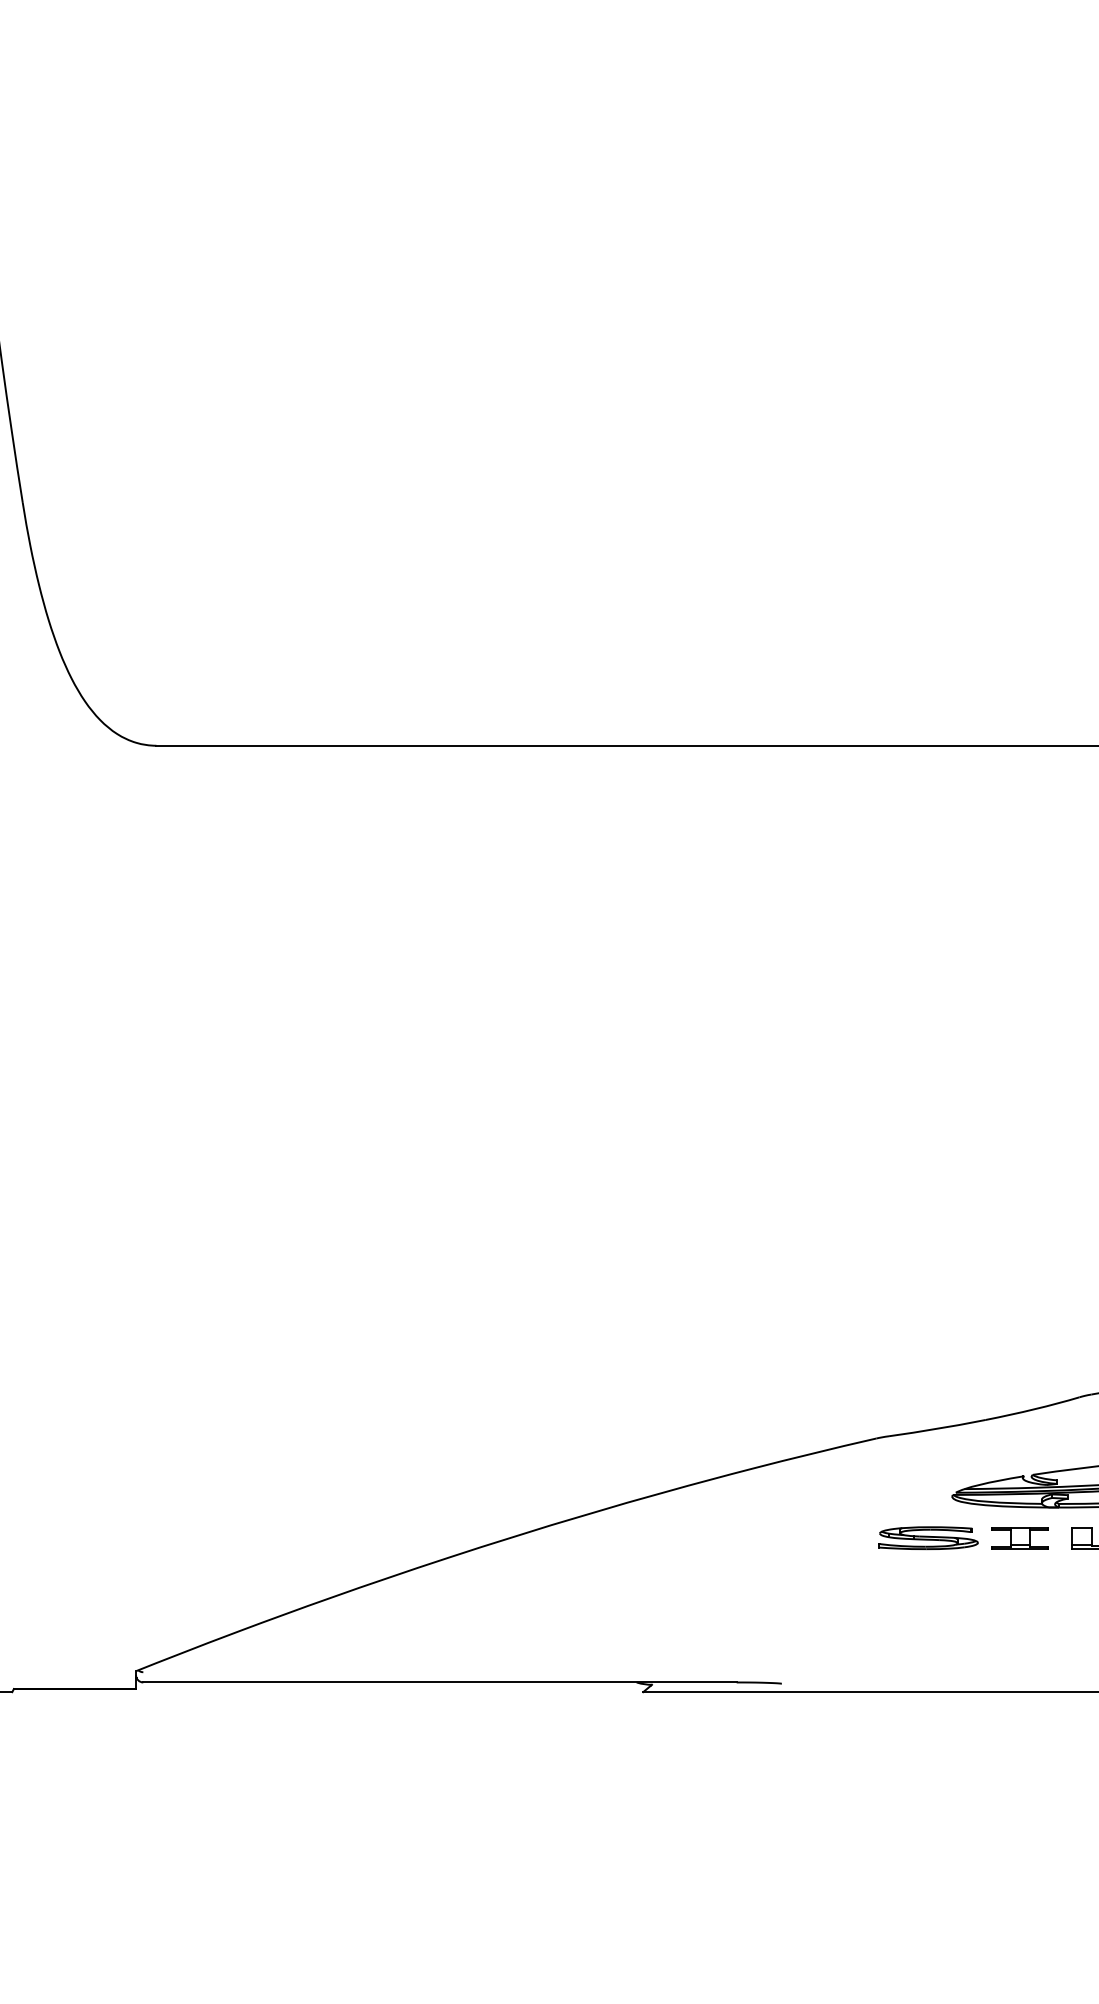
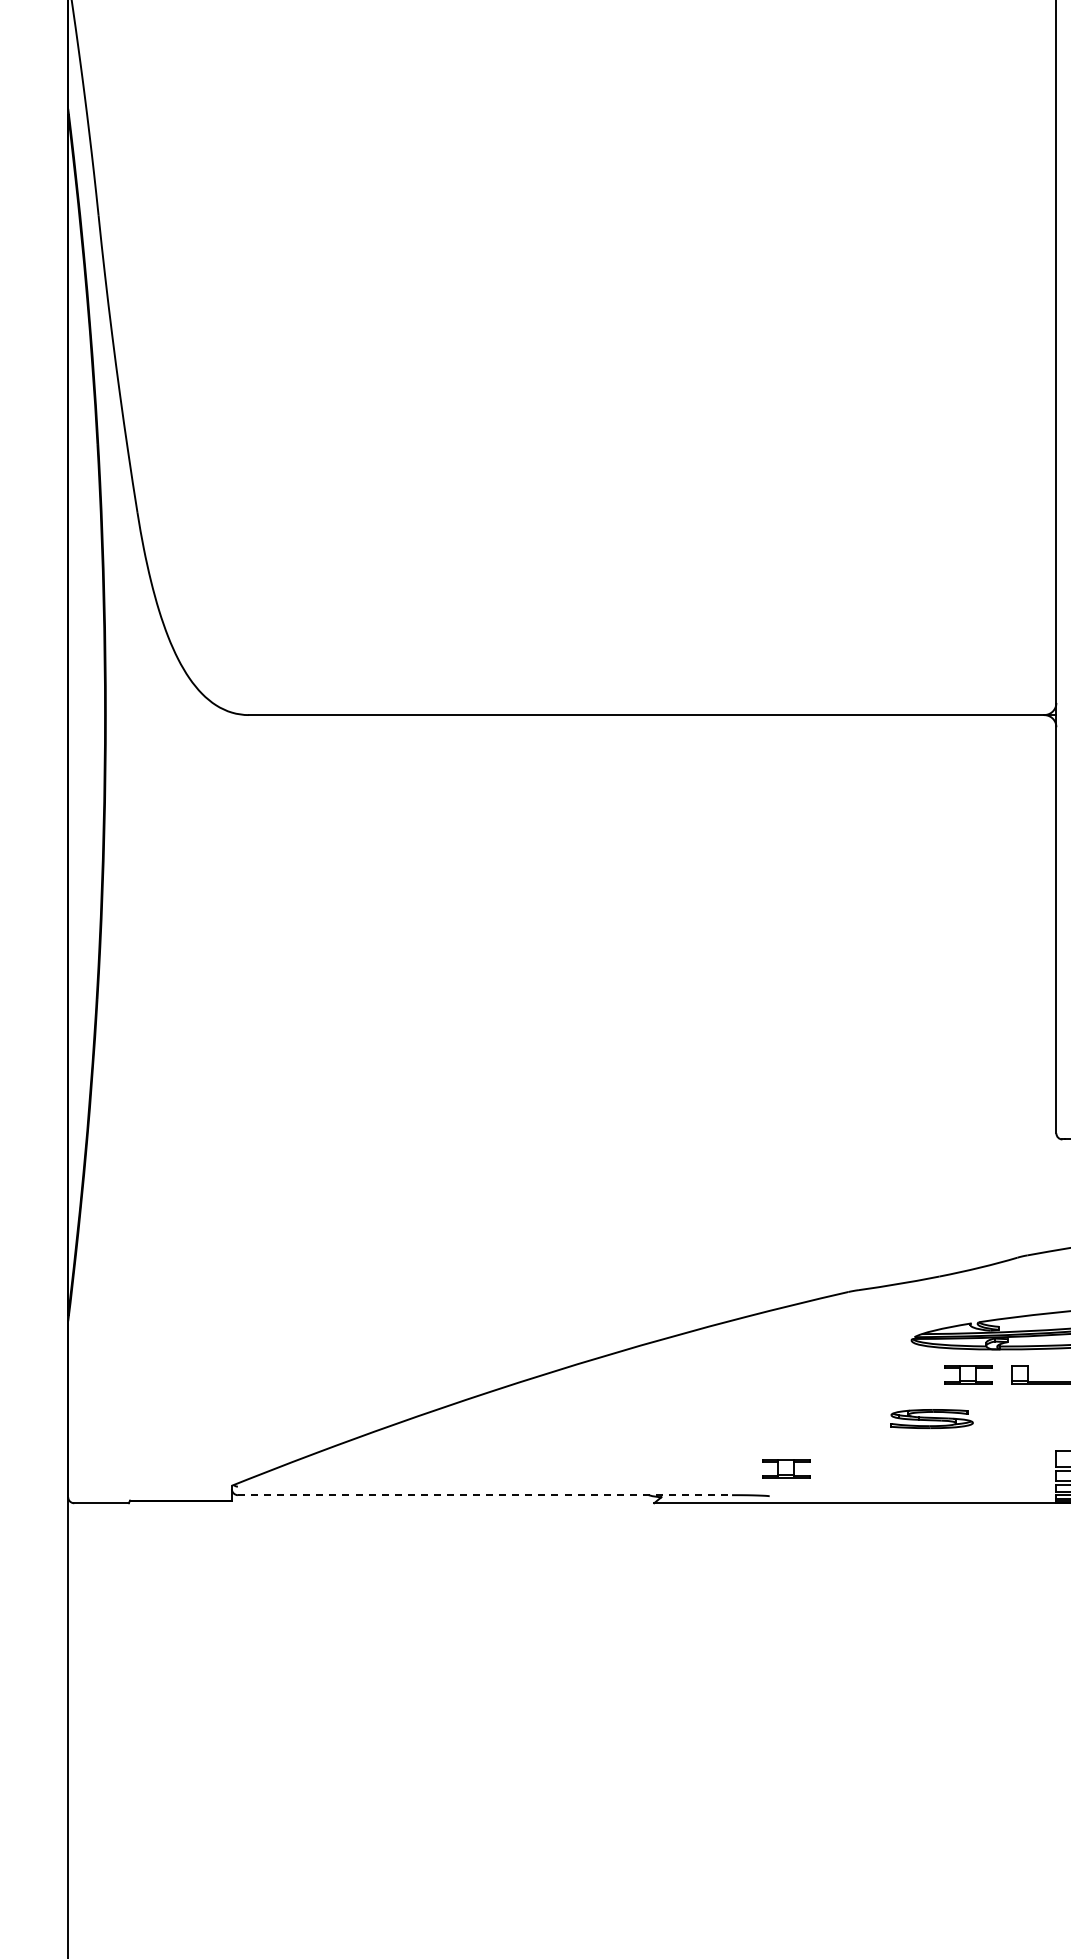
part: (928, 1538) -> (931, 1419), moved
part: (802, 1650) -> (786, 1468), added
line: (440, 1682) -> (485, 1495), solid -> dashed

